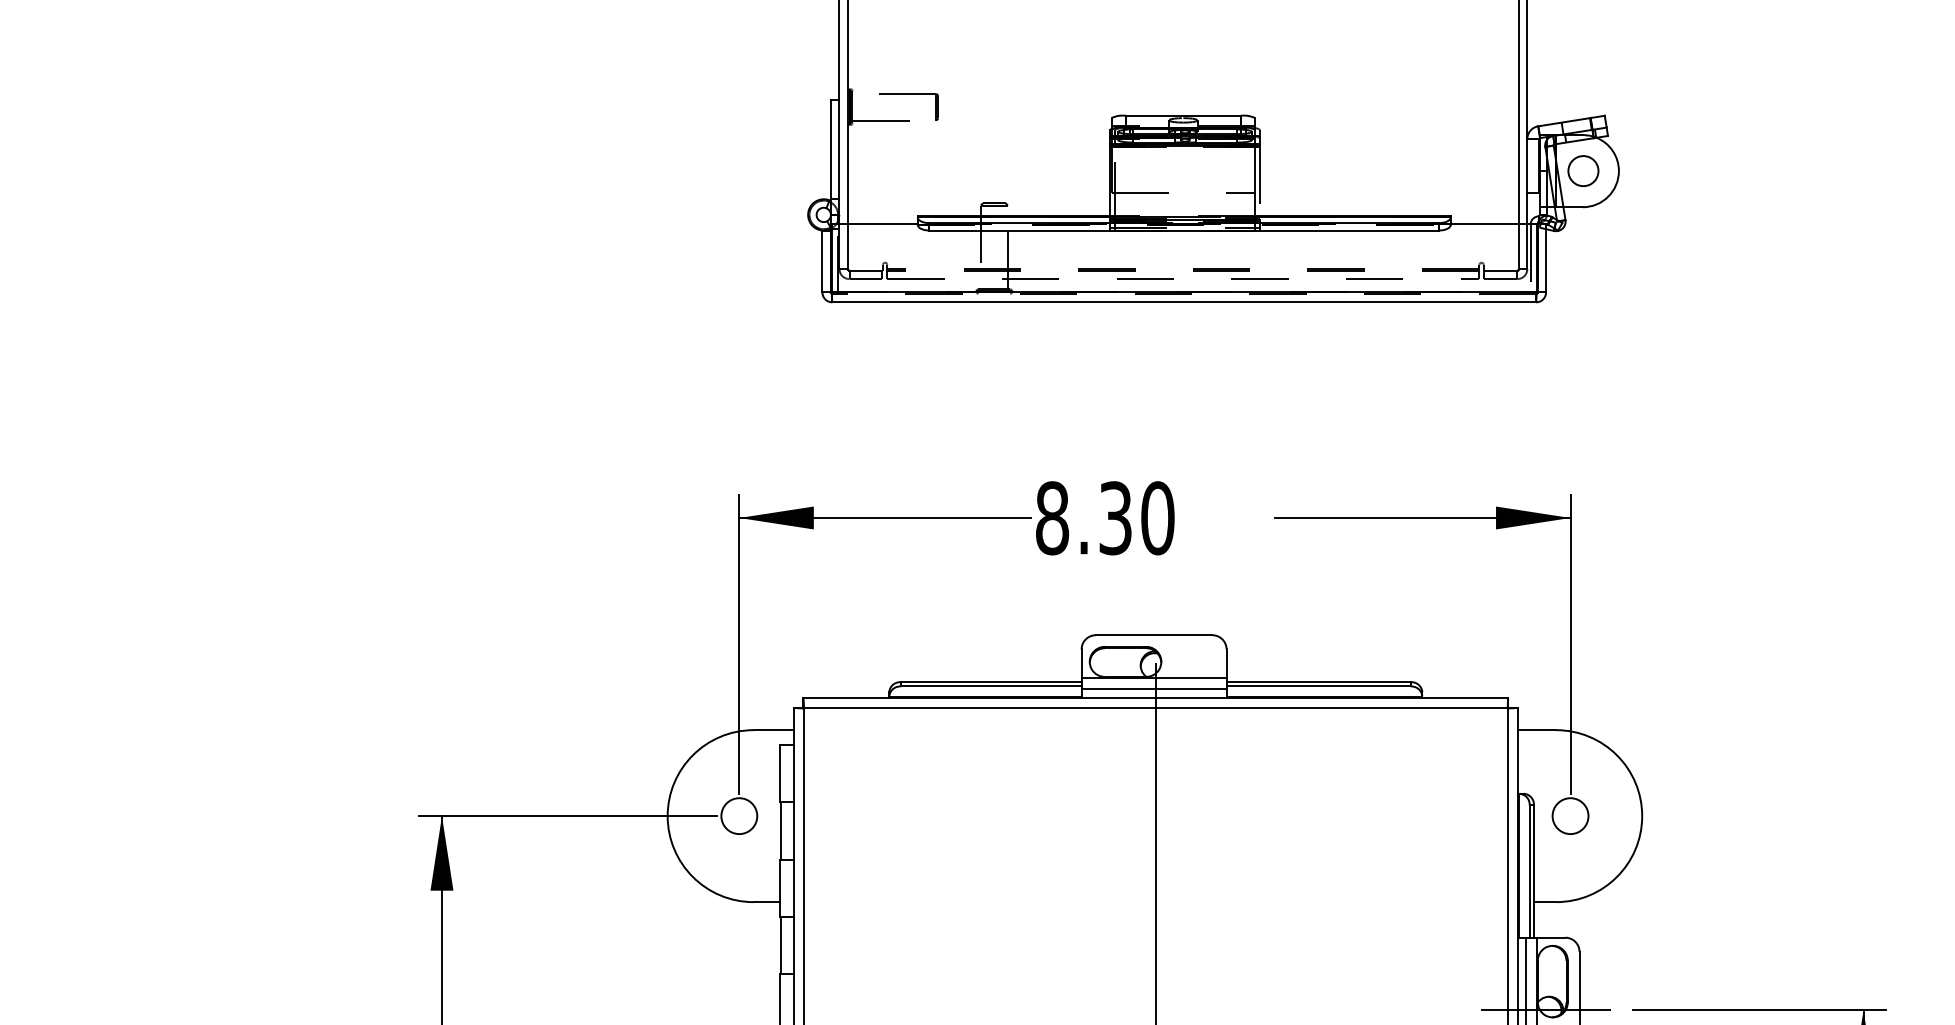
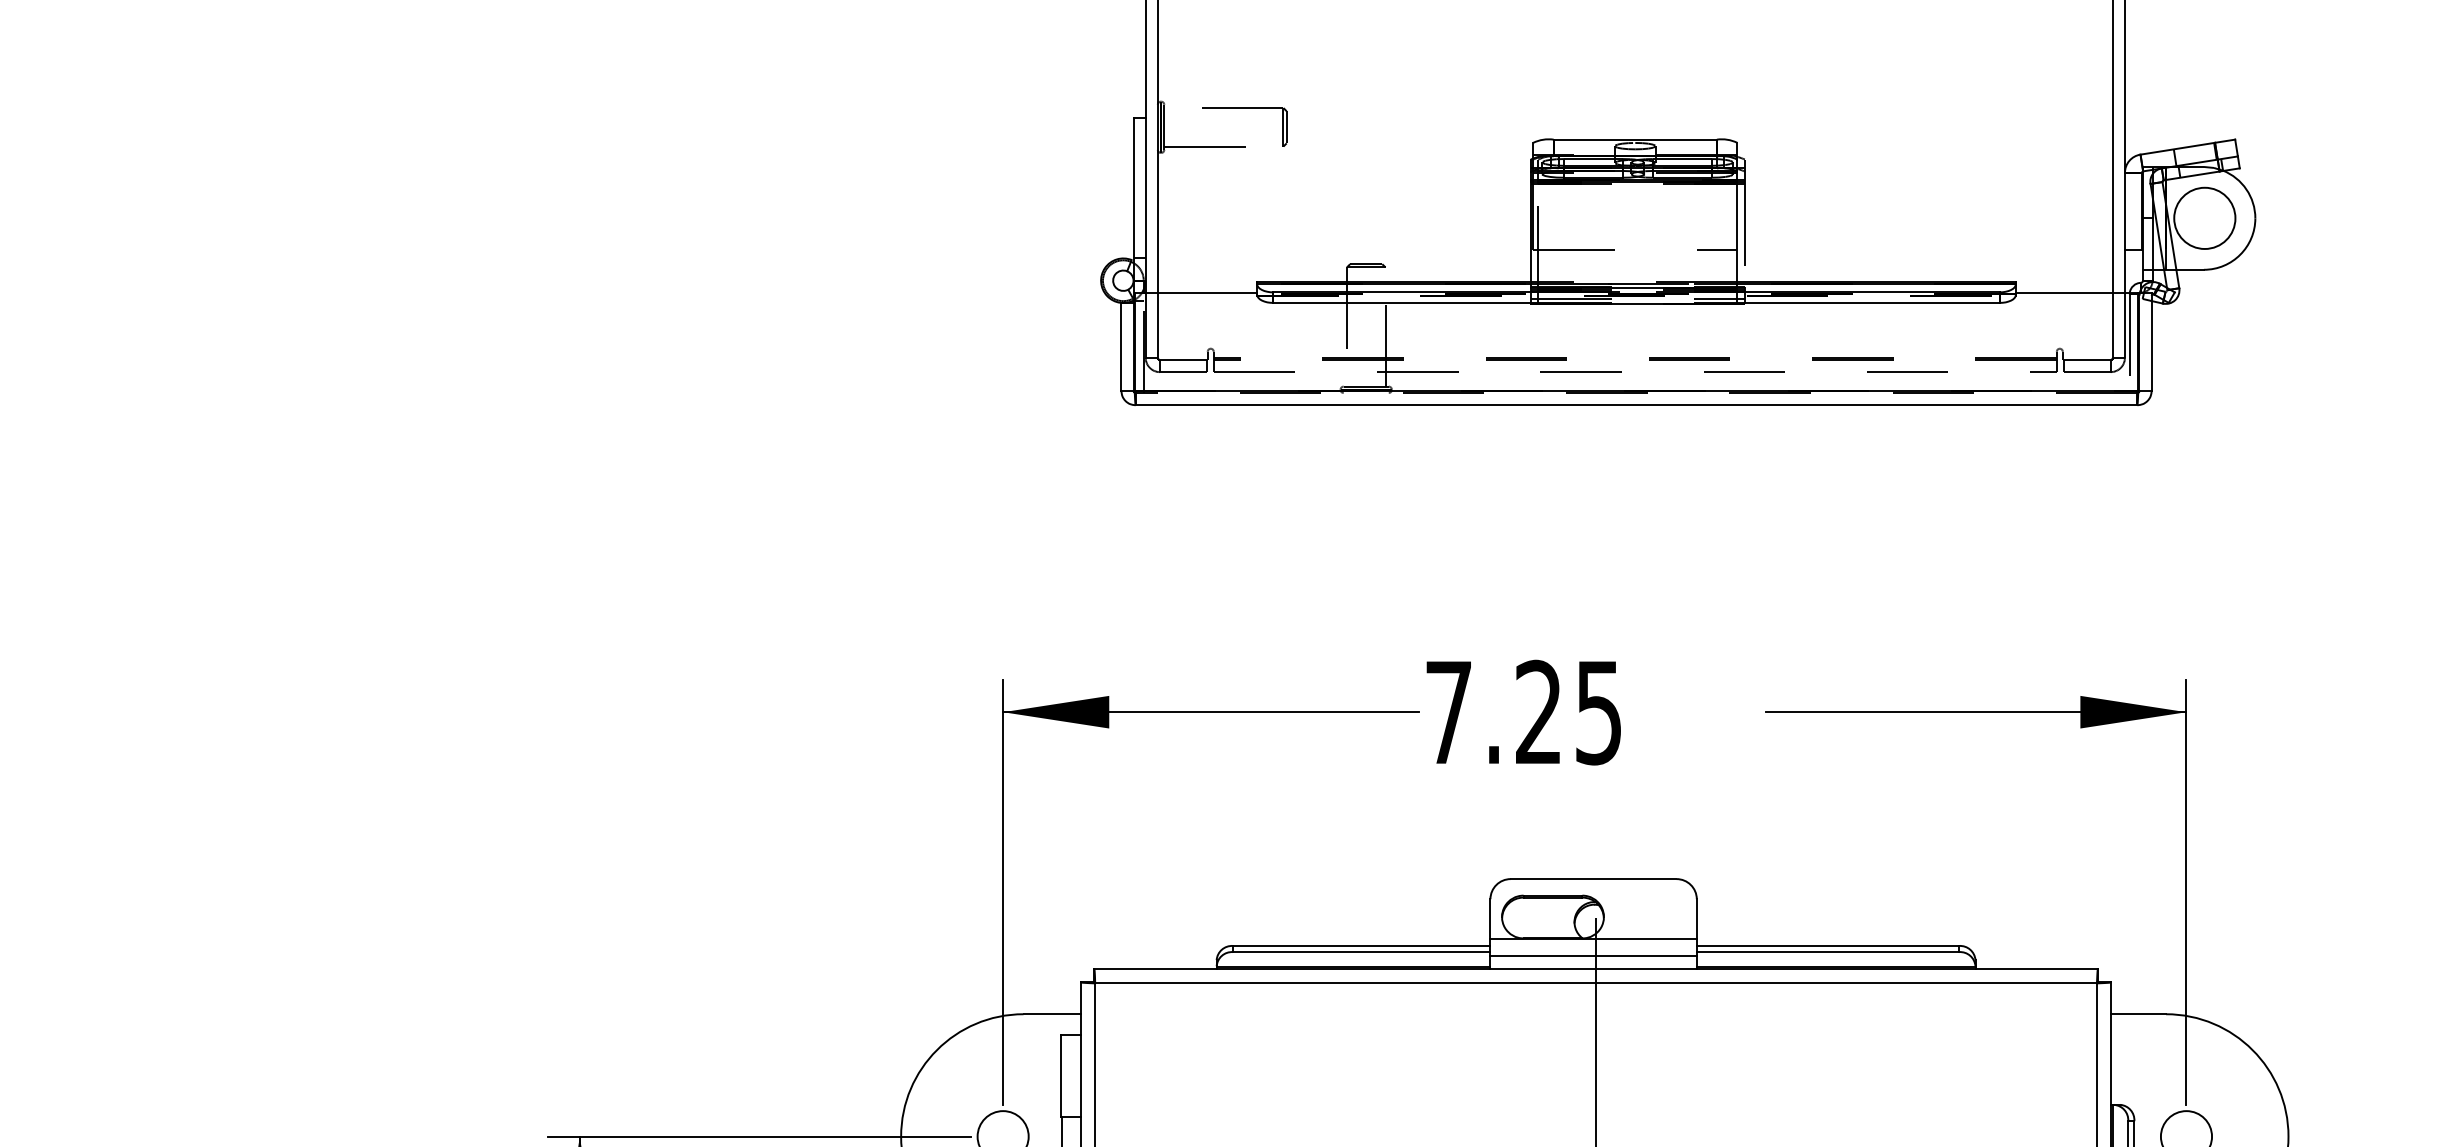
circle: (1582, 170) -> (2203, 217), size x1.43
text: (1105, 518) -> (1524, 712), 8.30 -> 7.25

